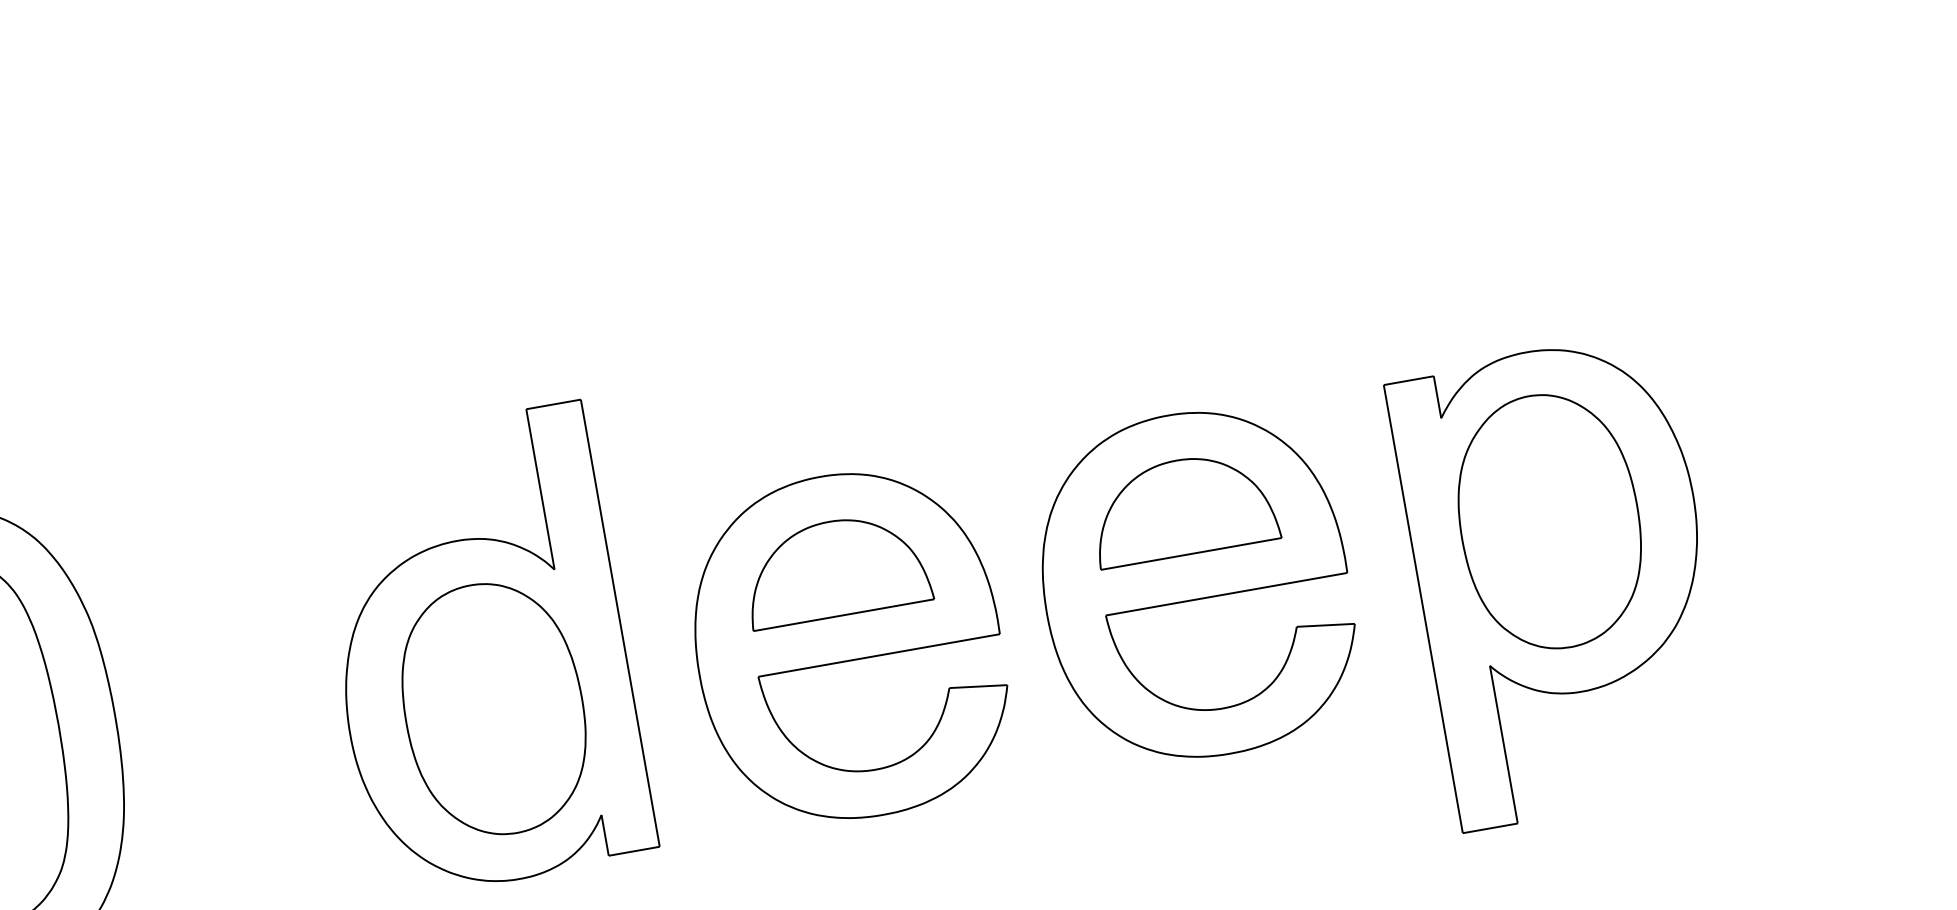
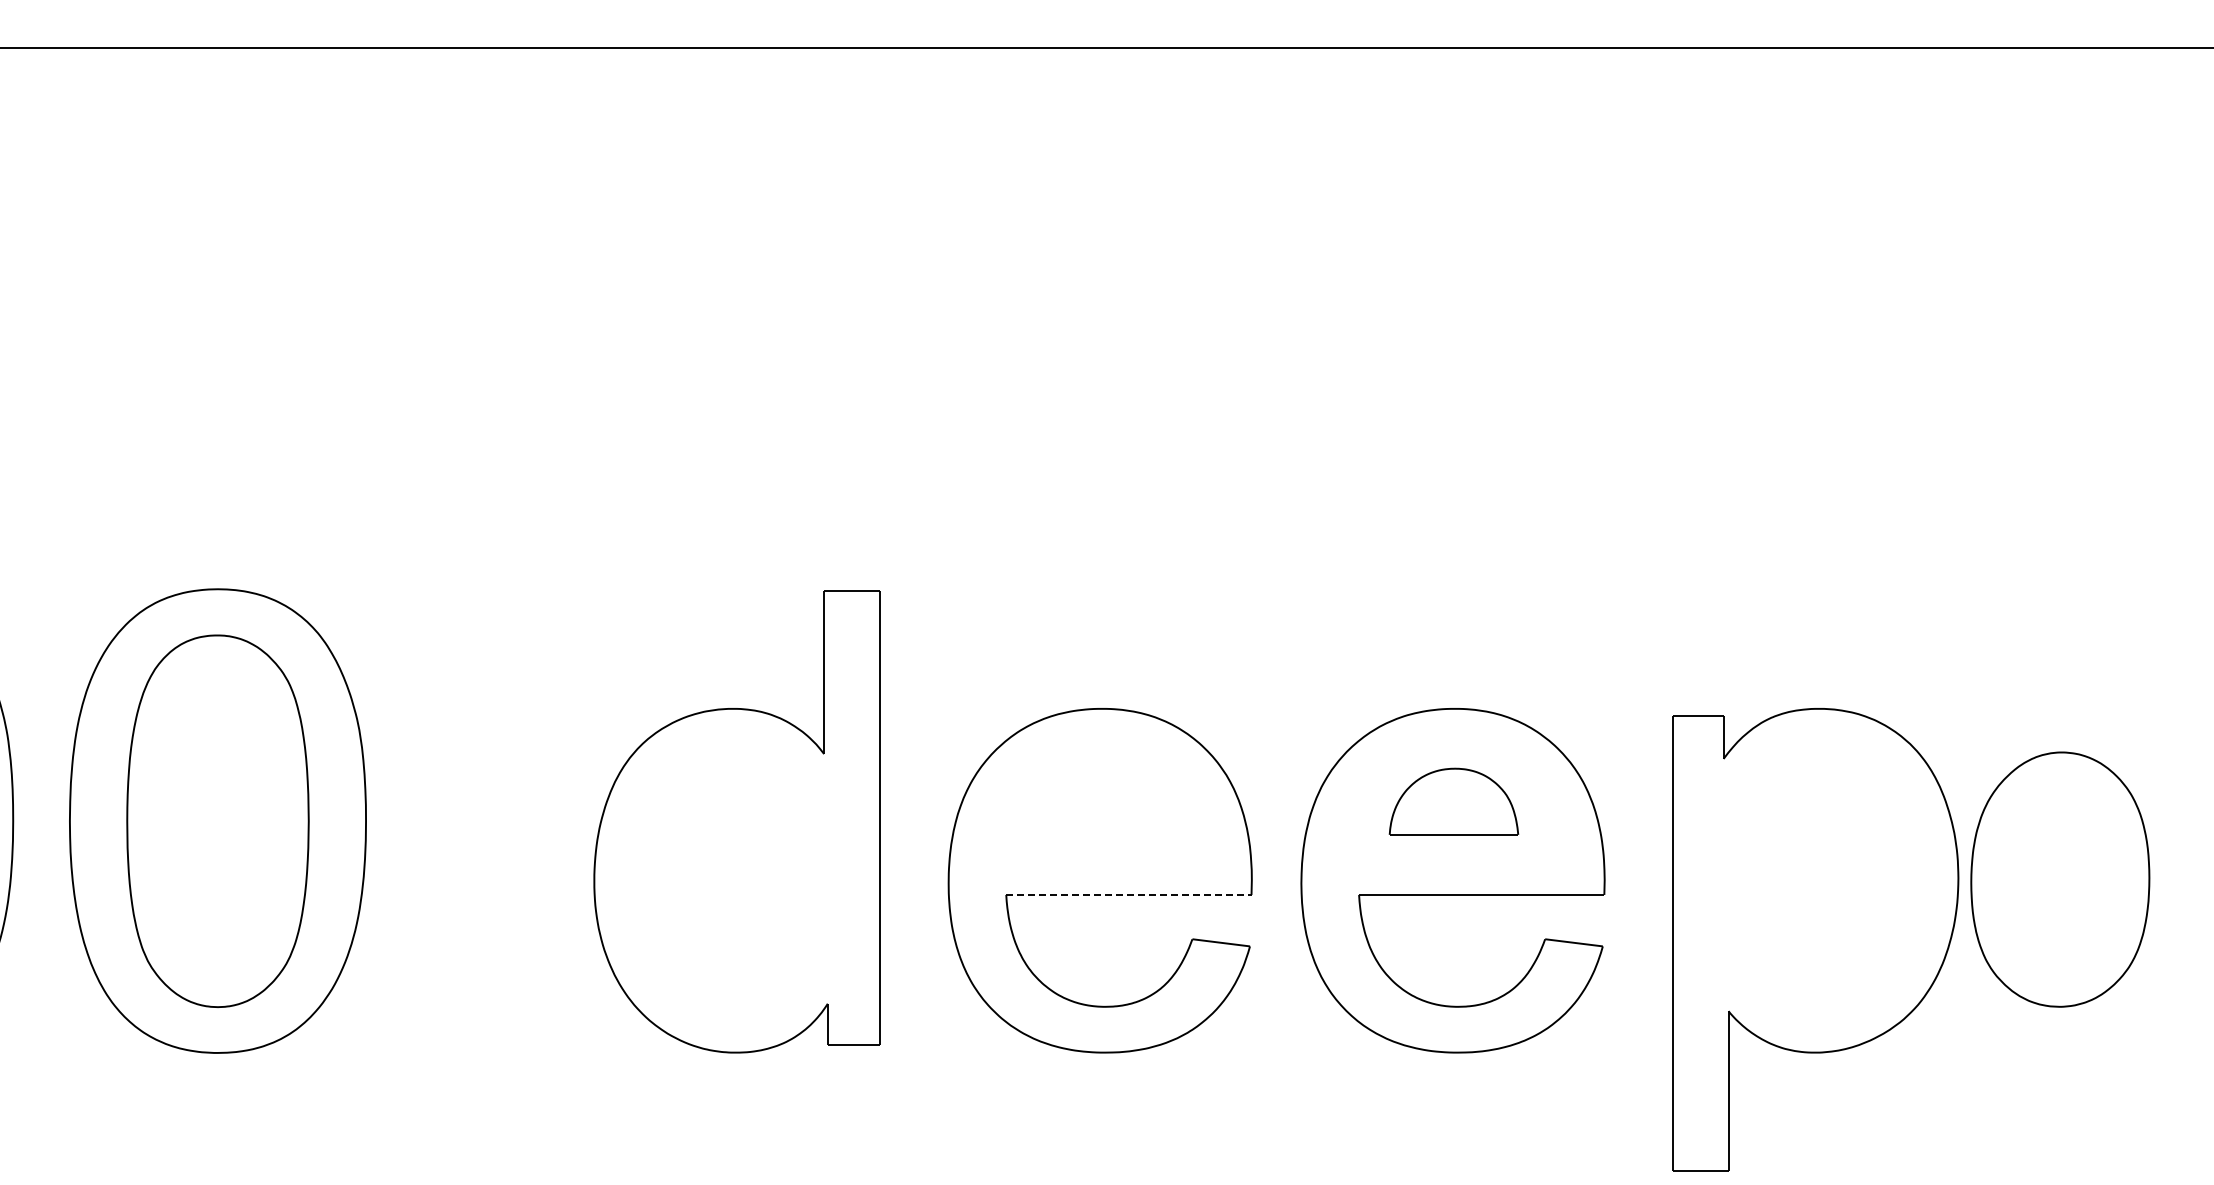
part: (1182, 507) -> (1453, 801), size x0.7
part: (1549, 521) -> (2060, 879), moved
part: (834, 568) -> (1100, 801), removed
line: (878, 655) -> (1128, 894), solid -> dashed
part: (493, 708) -> (739, 880), removed

